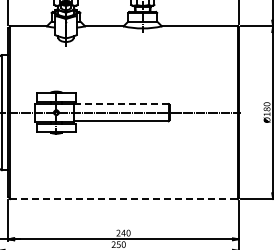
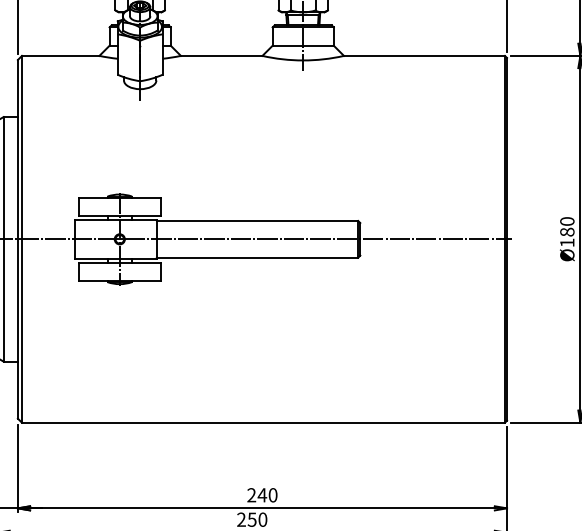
line: (121, 104) -> (258, 221), dashed -> solid
line: (124, 199) -> (264, 423), dashed -> solid

